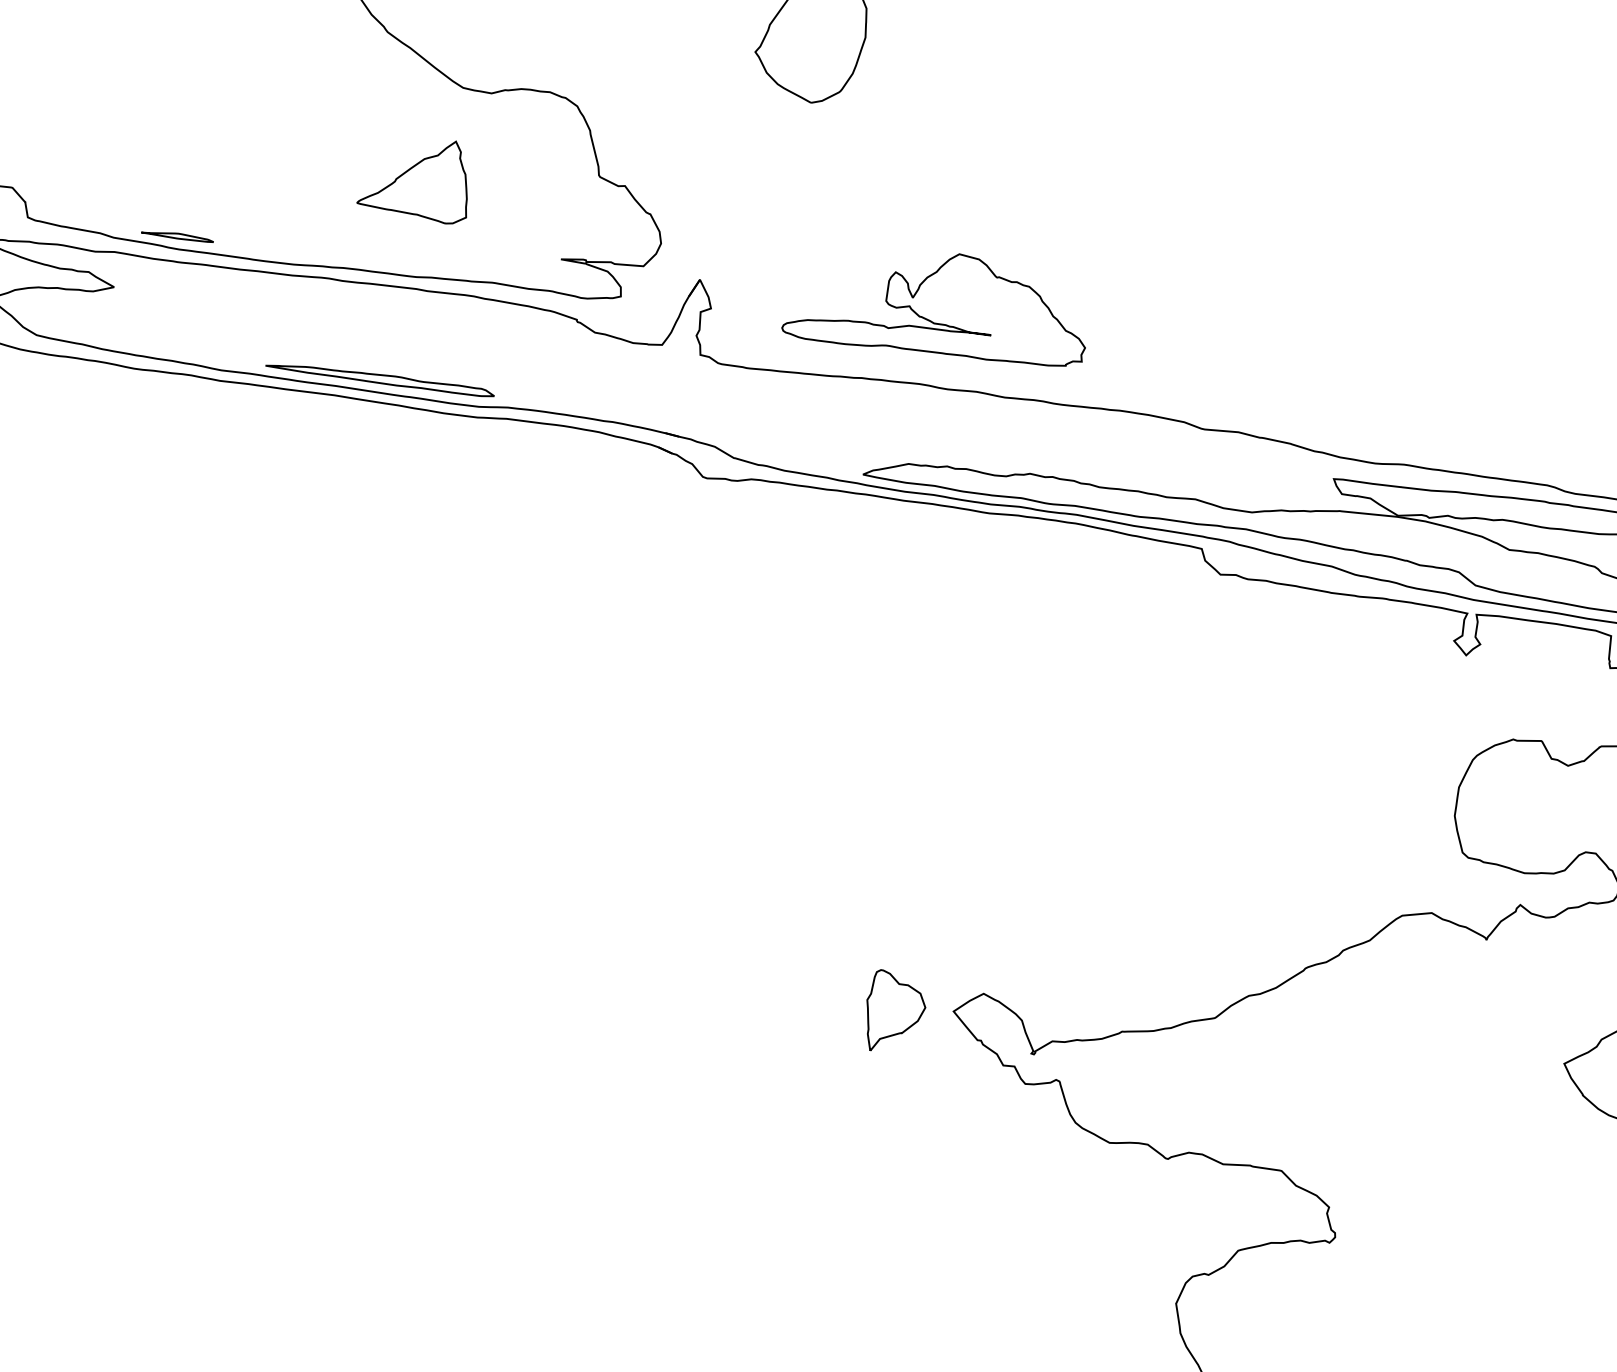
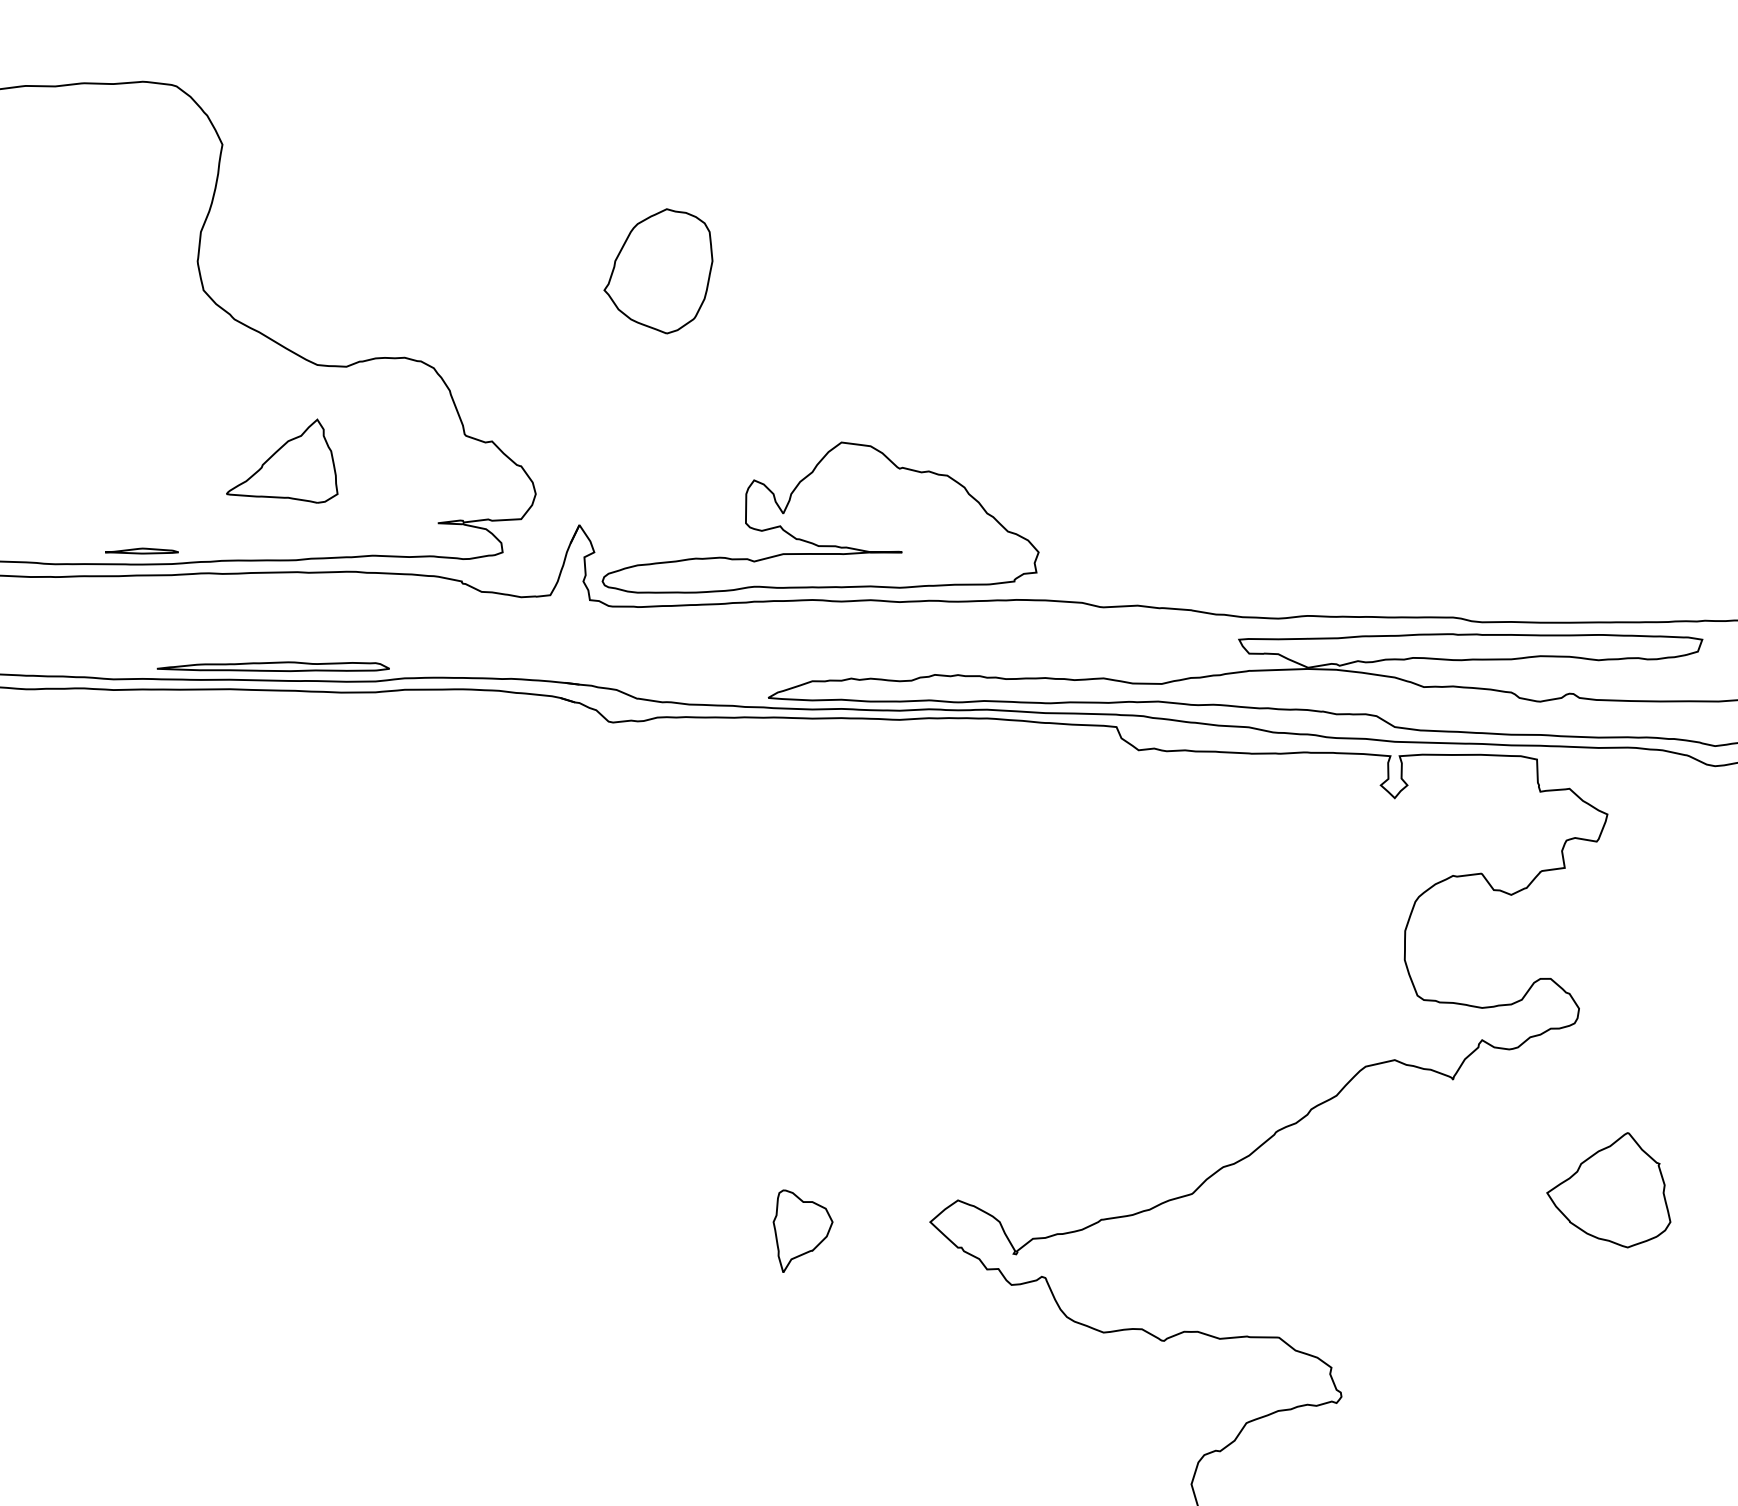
part: (177, 235) -> (141, 550), moved
part: (938, 303) -> (820, 517), size x1.43
part: (894, 1011) -> (802, 1230), moved

